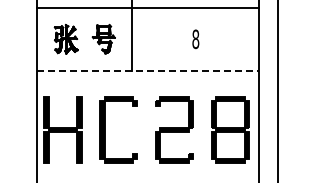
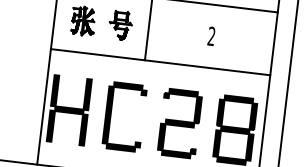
text: (195, 39) -> (211, 36), 8 -> 2
line: (148, 71) -> (161, 62), dashed -> solid

